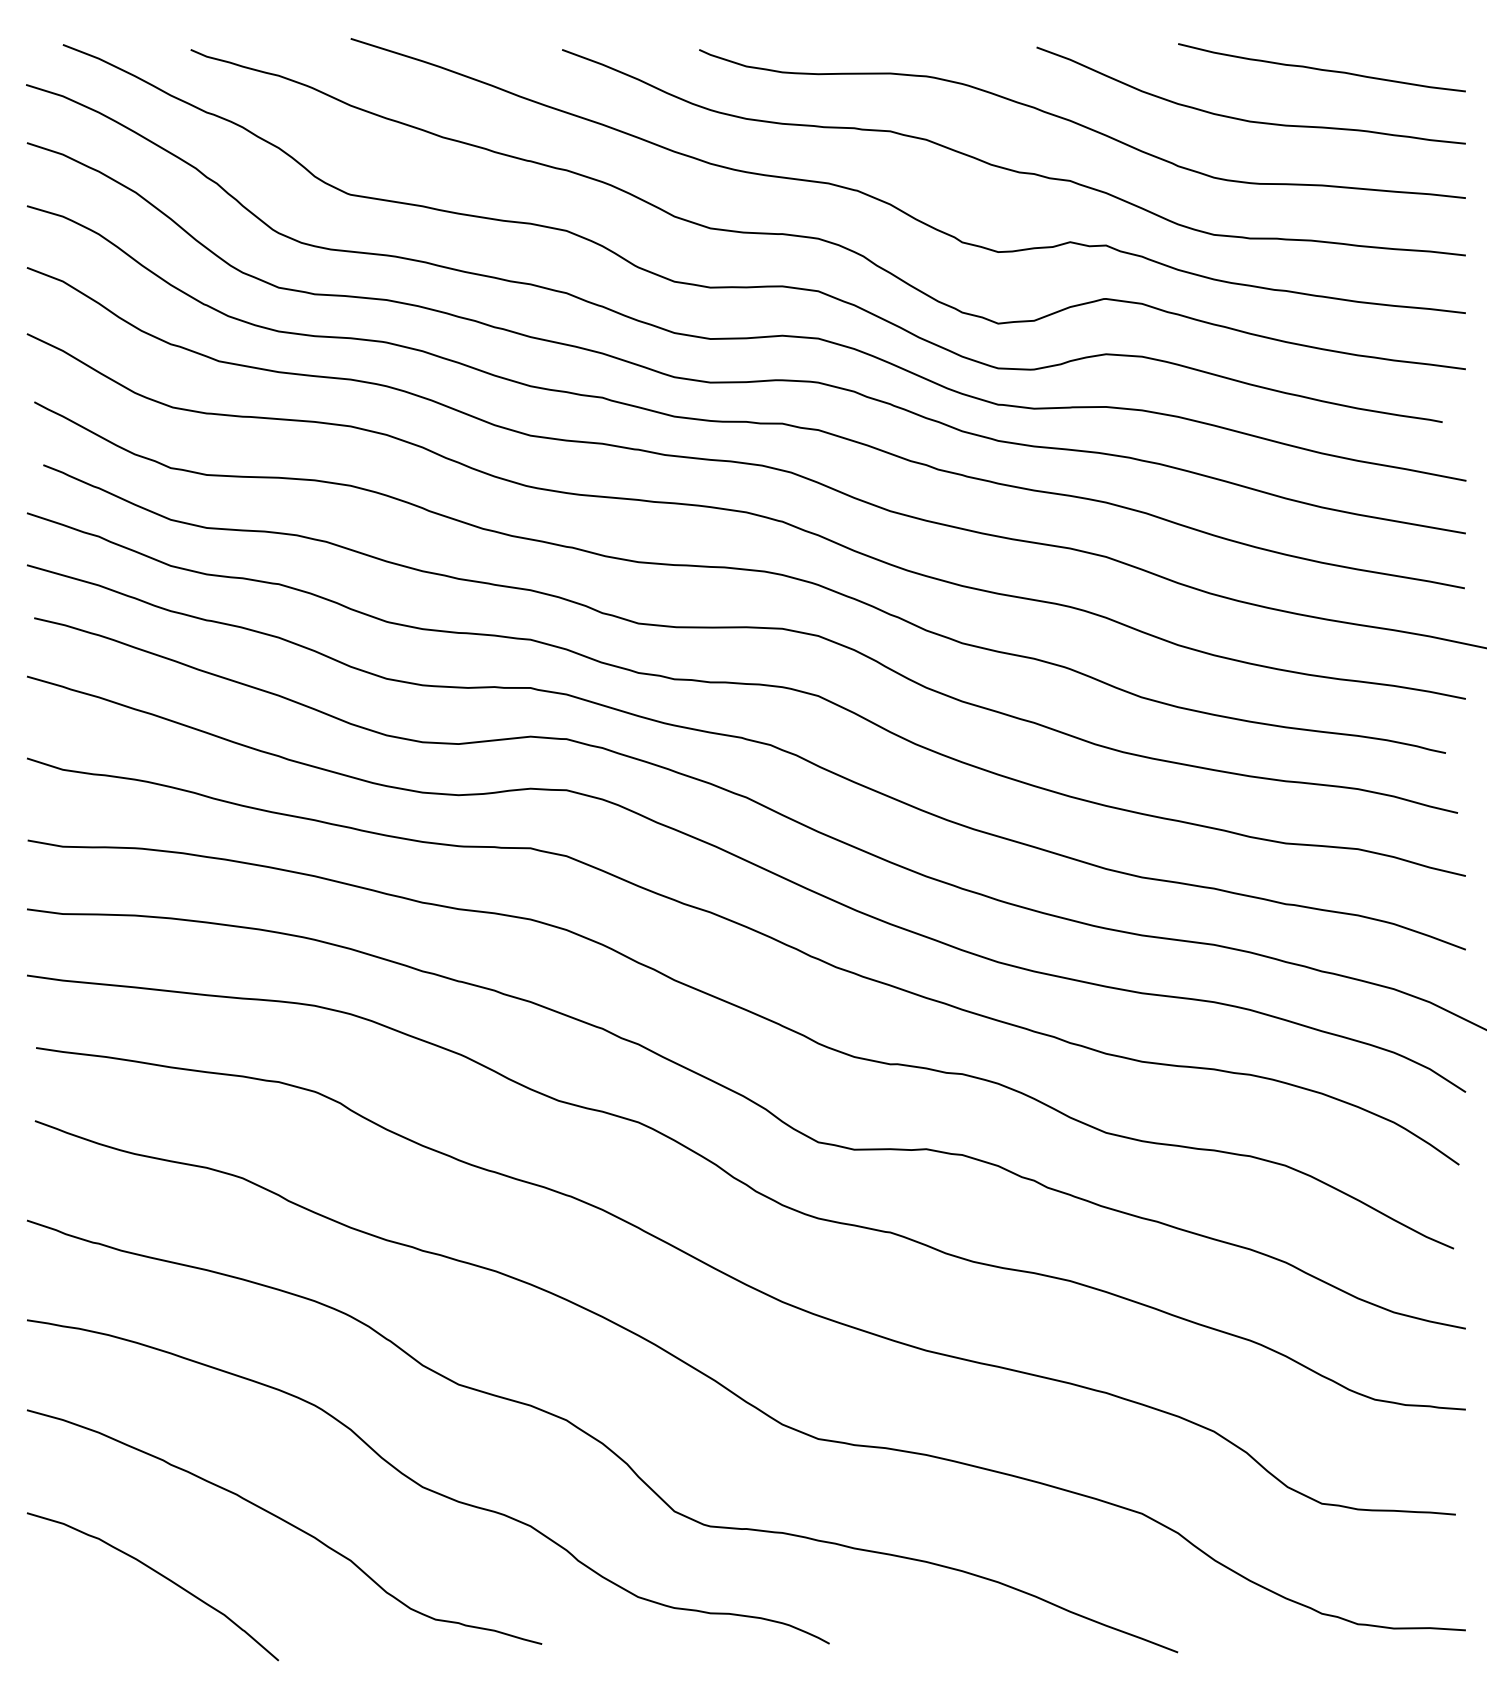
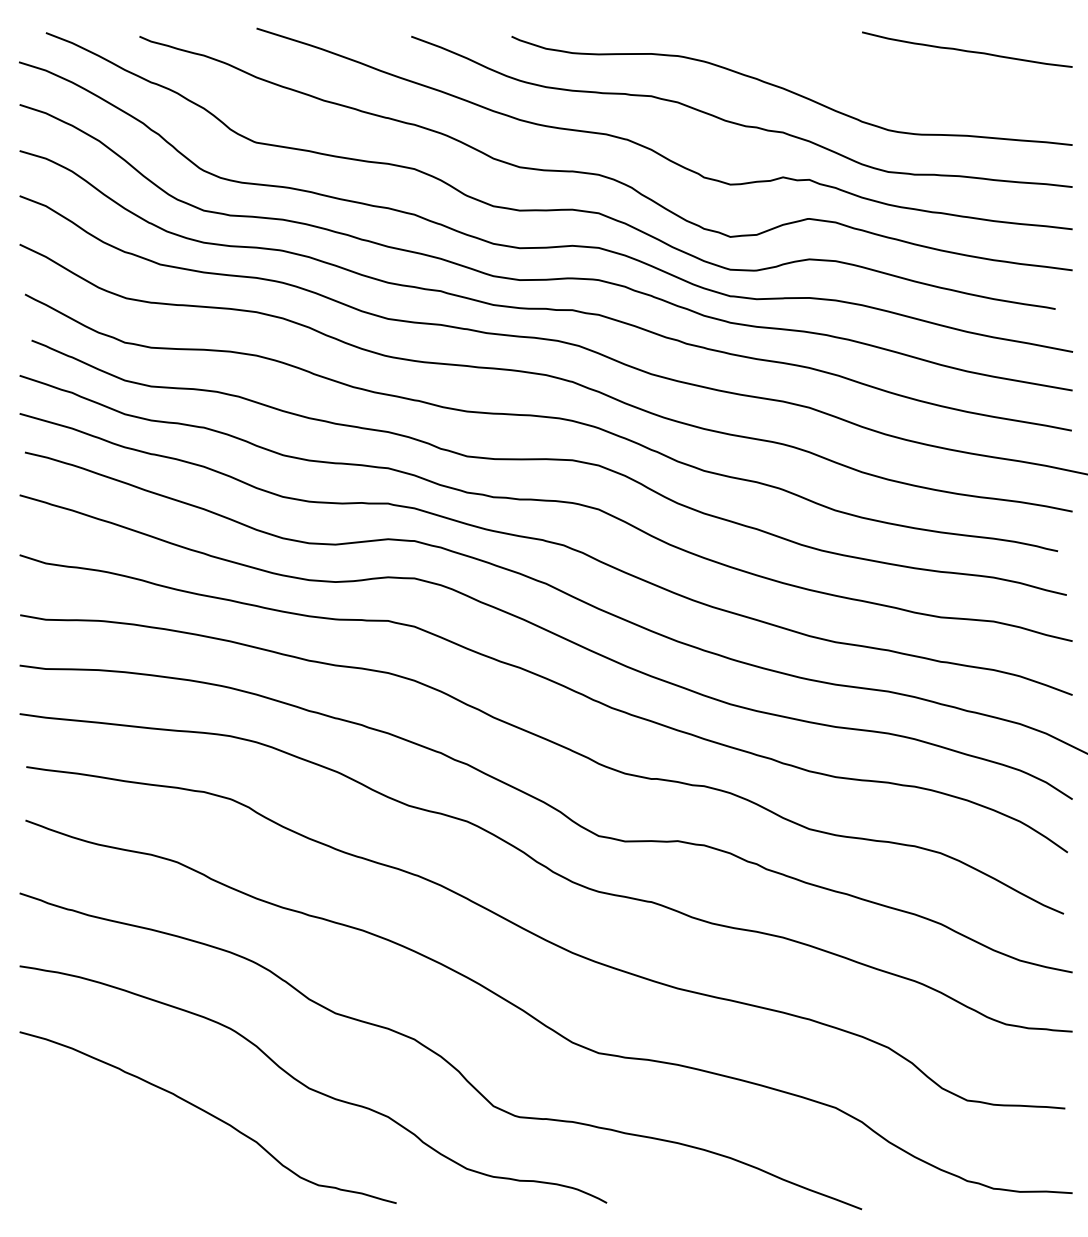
curve: (1248, 119) -> (913, 87), removed
curve: (157, 1574) -> (115, 1152), removed

